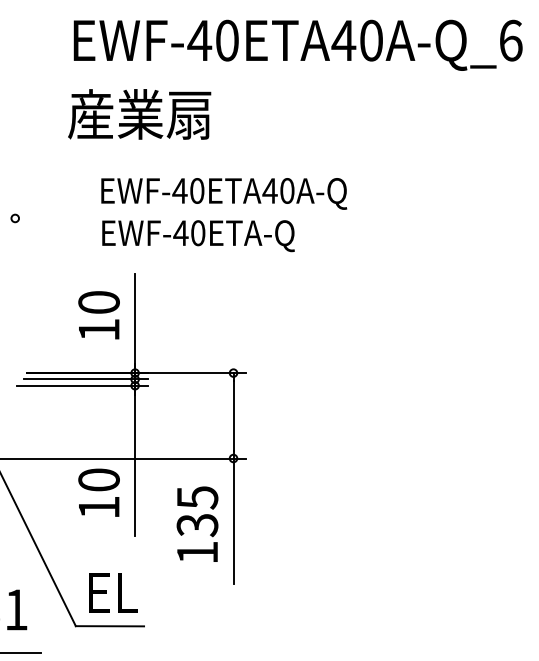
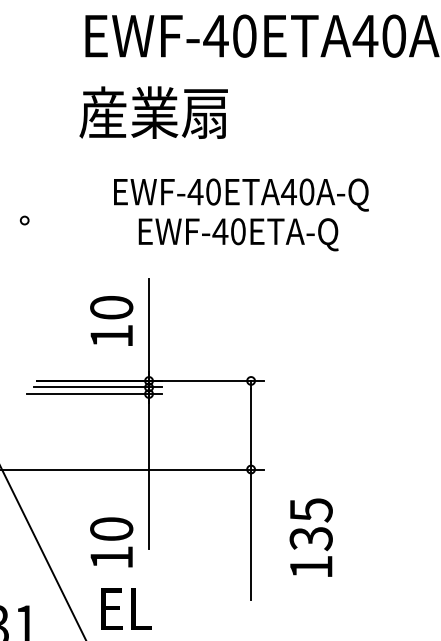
text: (198, 236) -> (238, 235), moved
text: (98, 492) -> (111, 542), moved
text: (197, 523) -> (311, 536), moved

